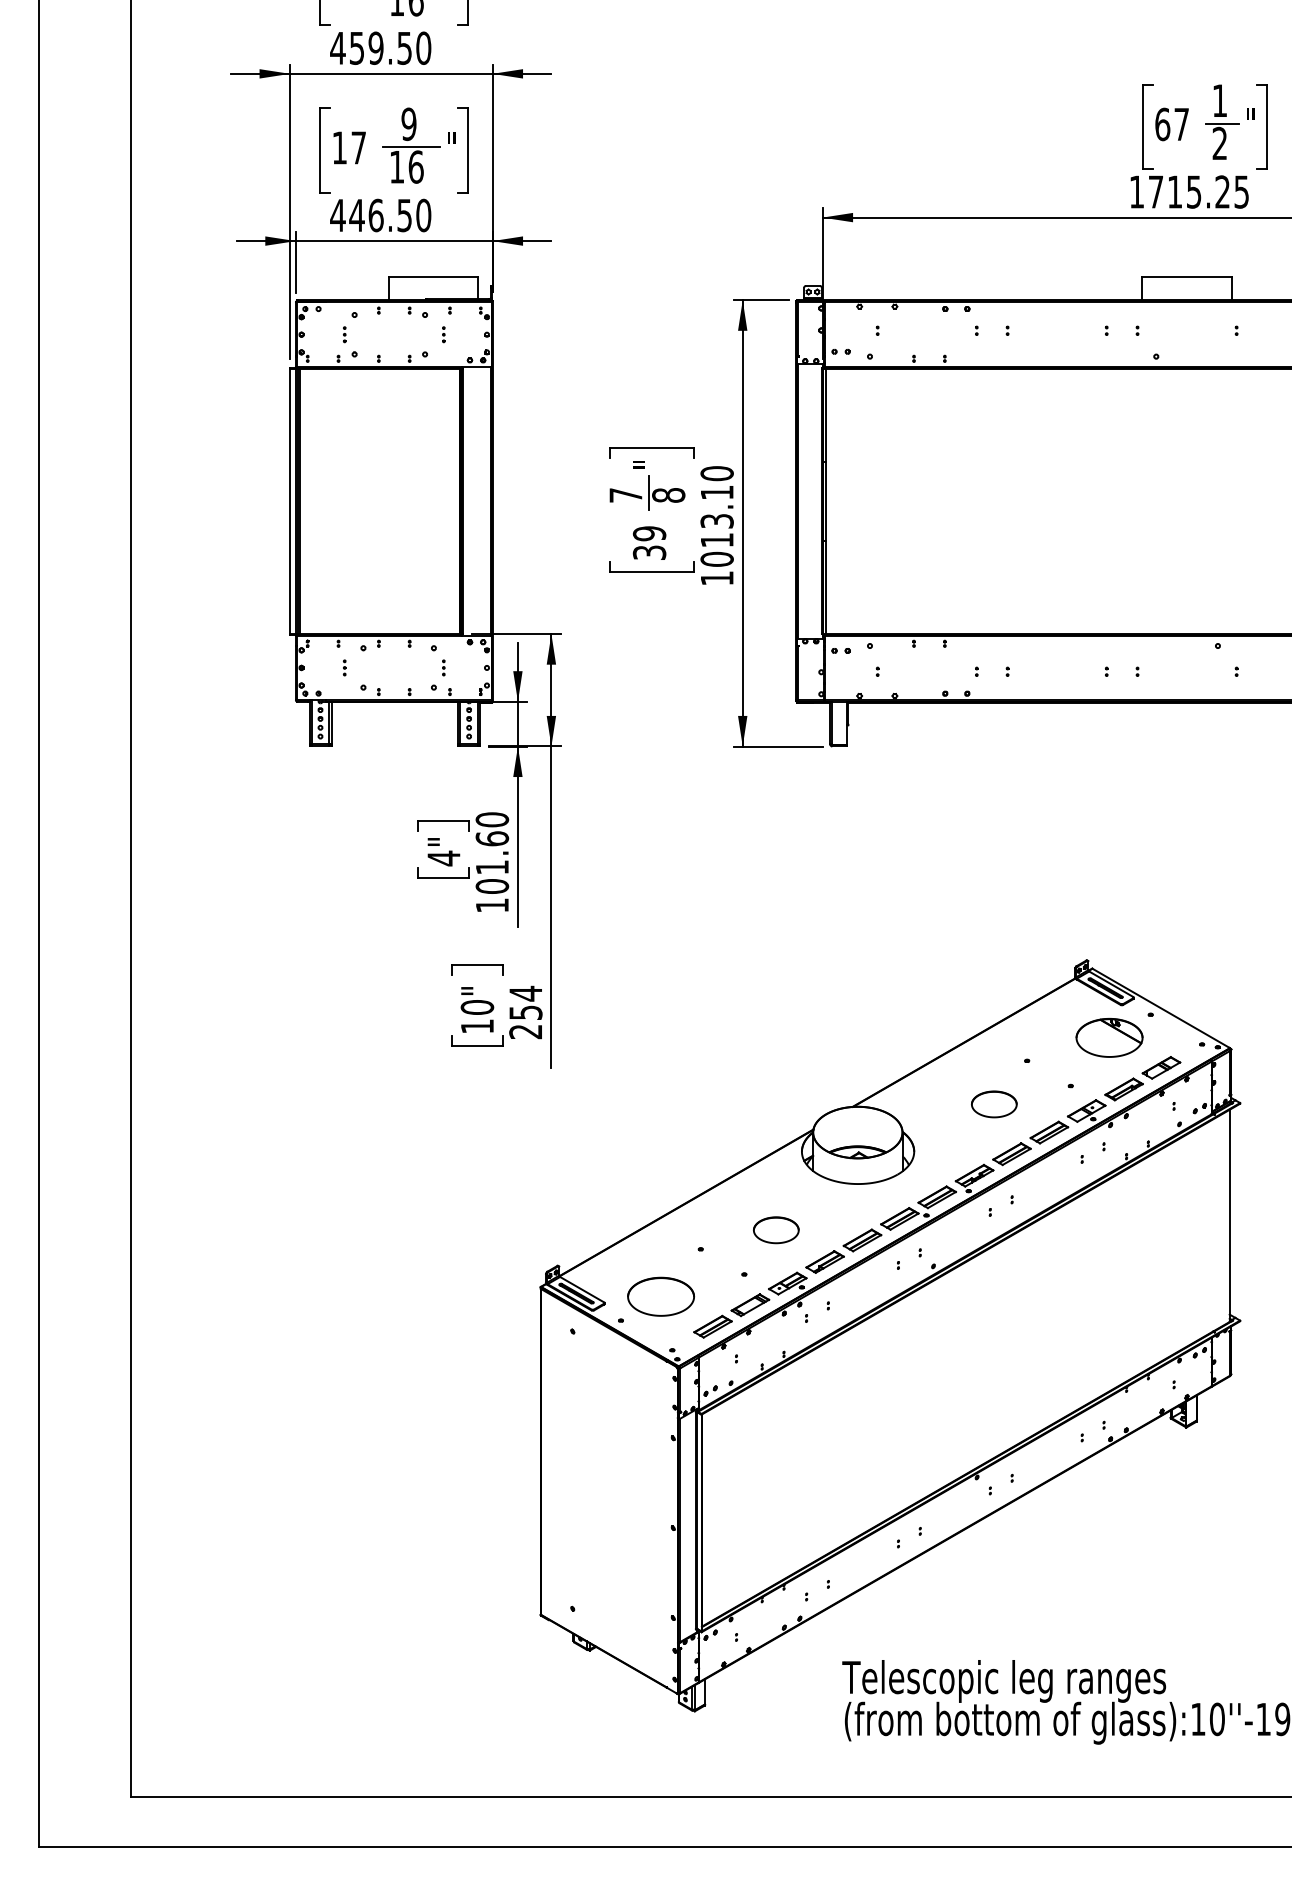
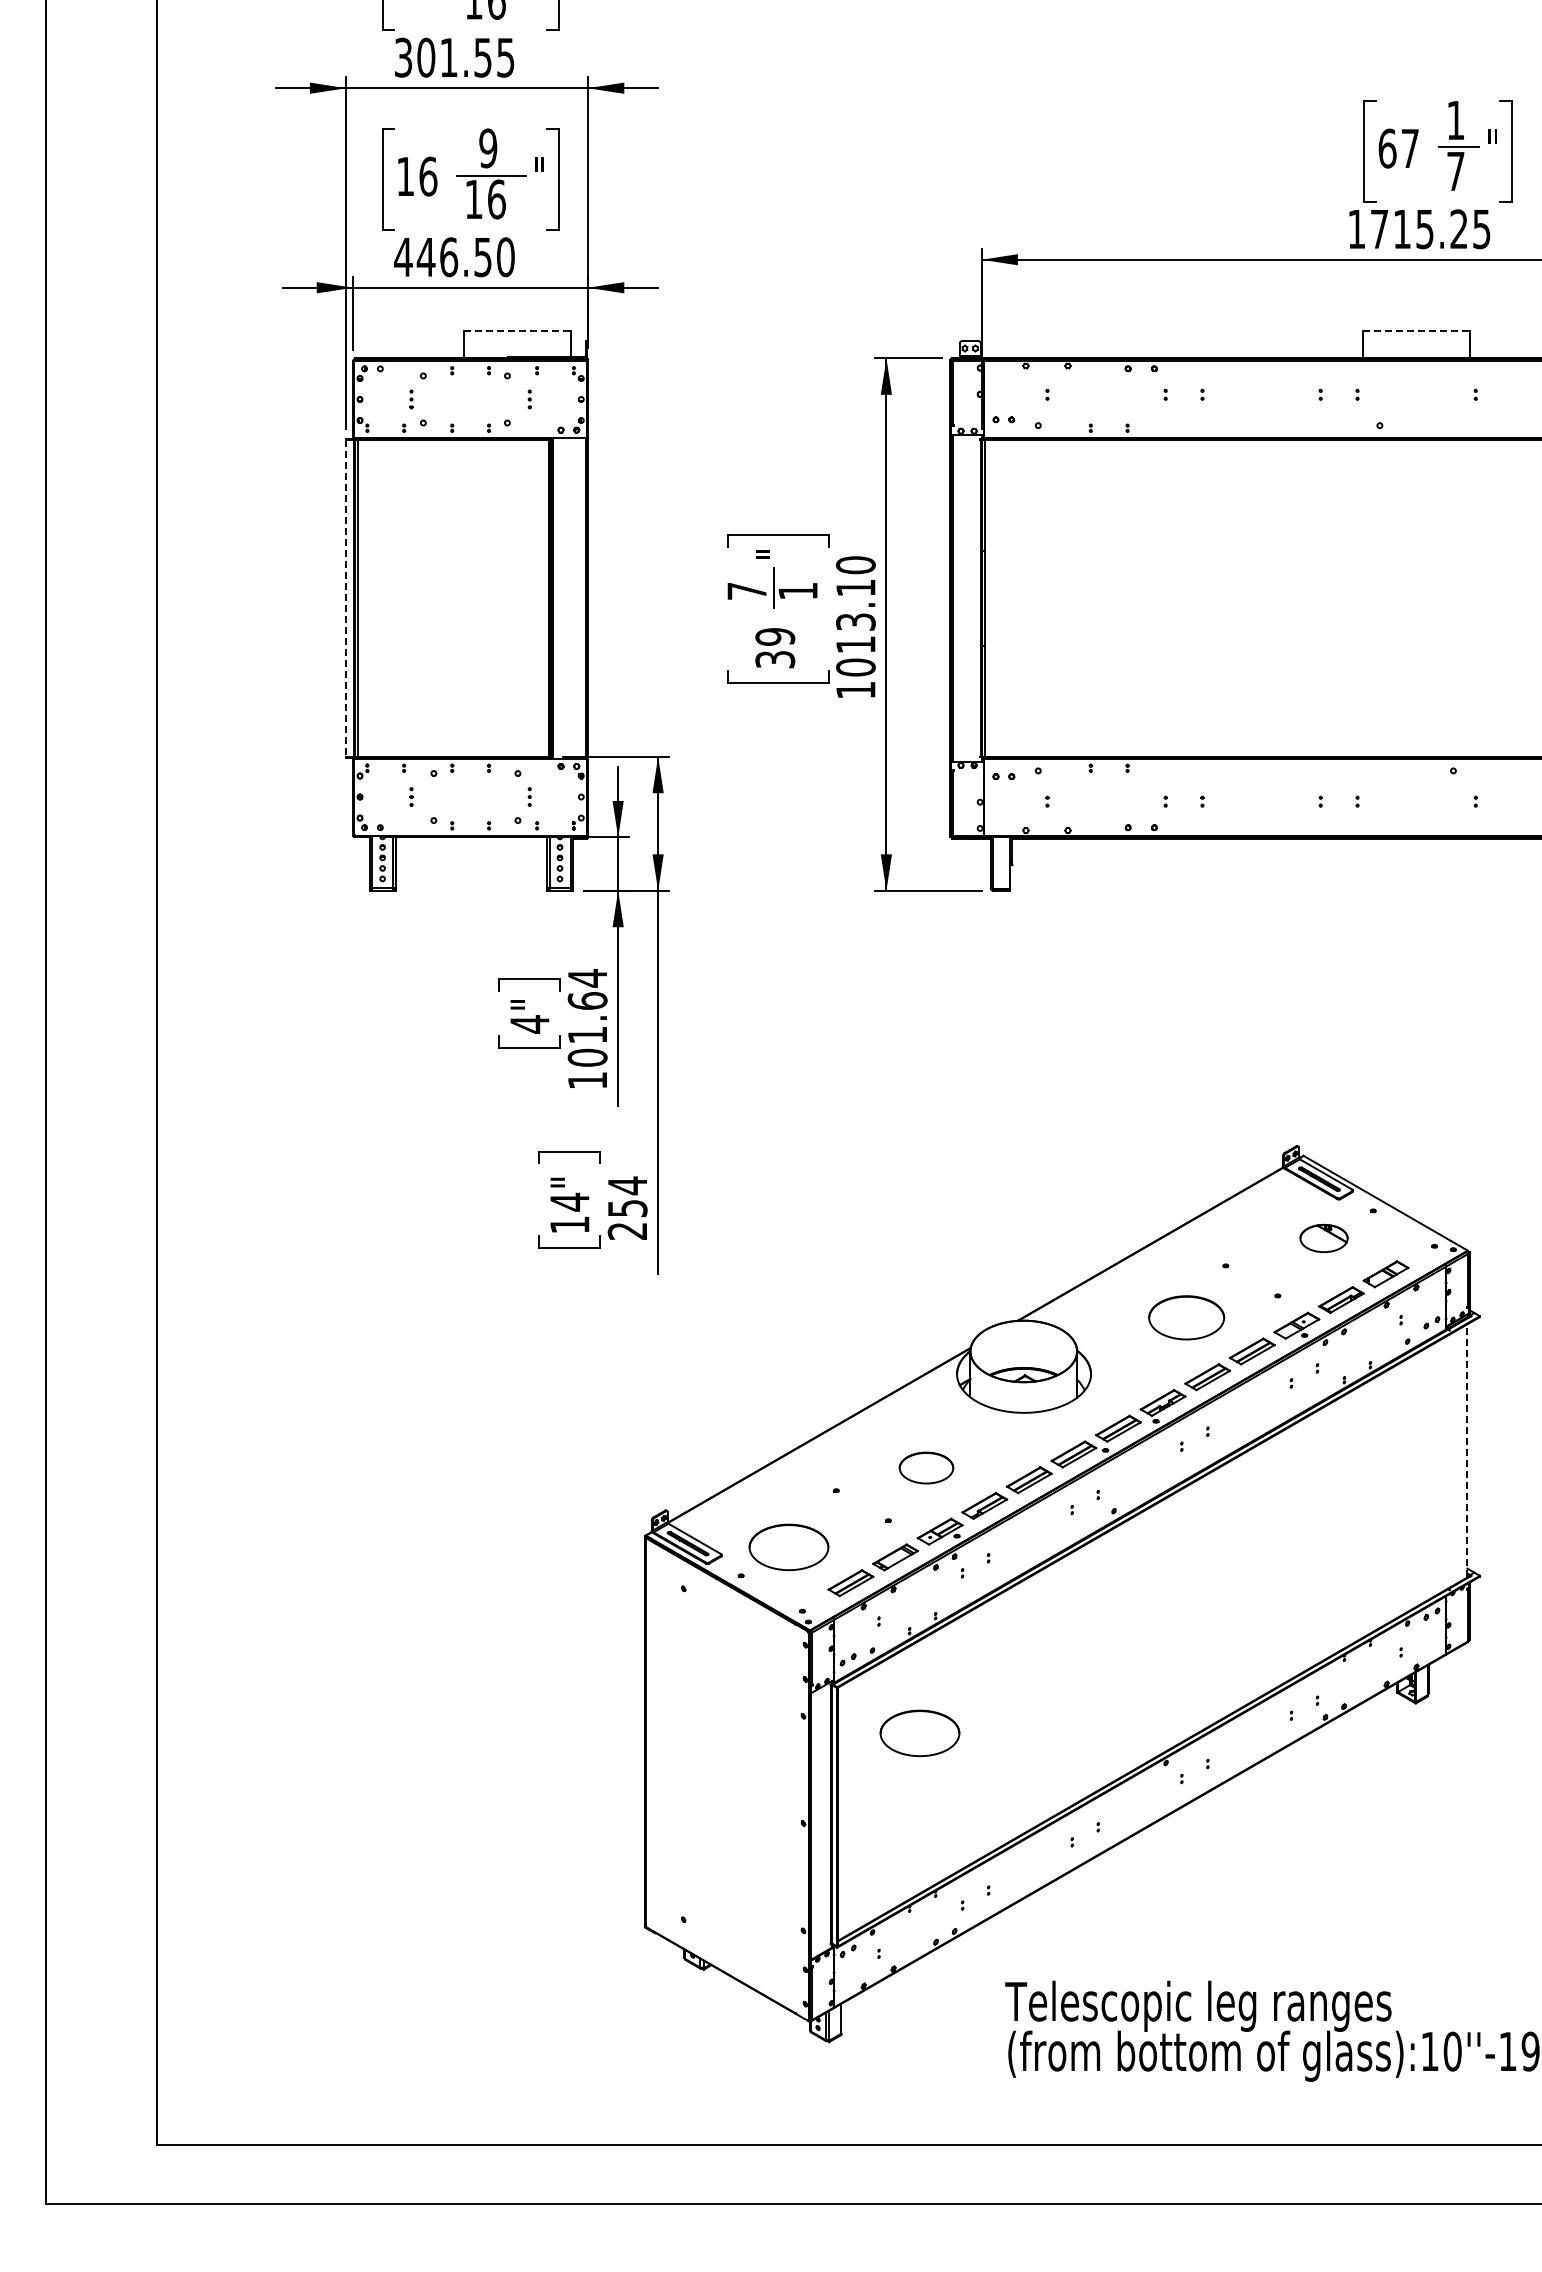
text: (380, 48) -> (454, 57), 459.50 -> 301.55
text: (1219, 142) -> (1455, 170), 2 -> 7
text: (358, 147) -> (428, 176), 17 -> 16
line: (434, 276) -> (518, 330), solid -> dashed
line: (1187, 276) -> (1417, 330), solid -> dashed
text: (669, 495) -> (798, 591), 8 -> 1
line: (290, 501) -> (346, 598), solid -> dashed
text: (492, 819) -> (587, 978), 101.60 -> 101.64
text: (477, 1006) -> (569, 1201), 10" -> 14"
part: (1109, 1037) -> (1323, 1238), size x0.6
part: (994, 1104) -> (1186, 1317), size x1.4
line: (1229, 1215) -> (1467, 1450), solid -> dashed
part: (770, 1452) -> (919, 1733), added

